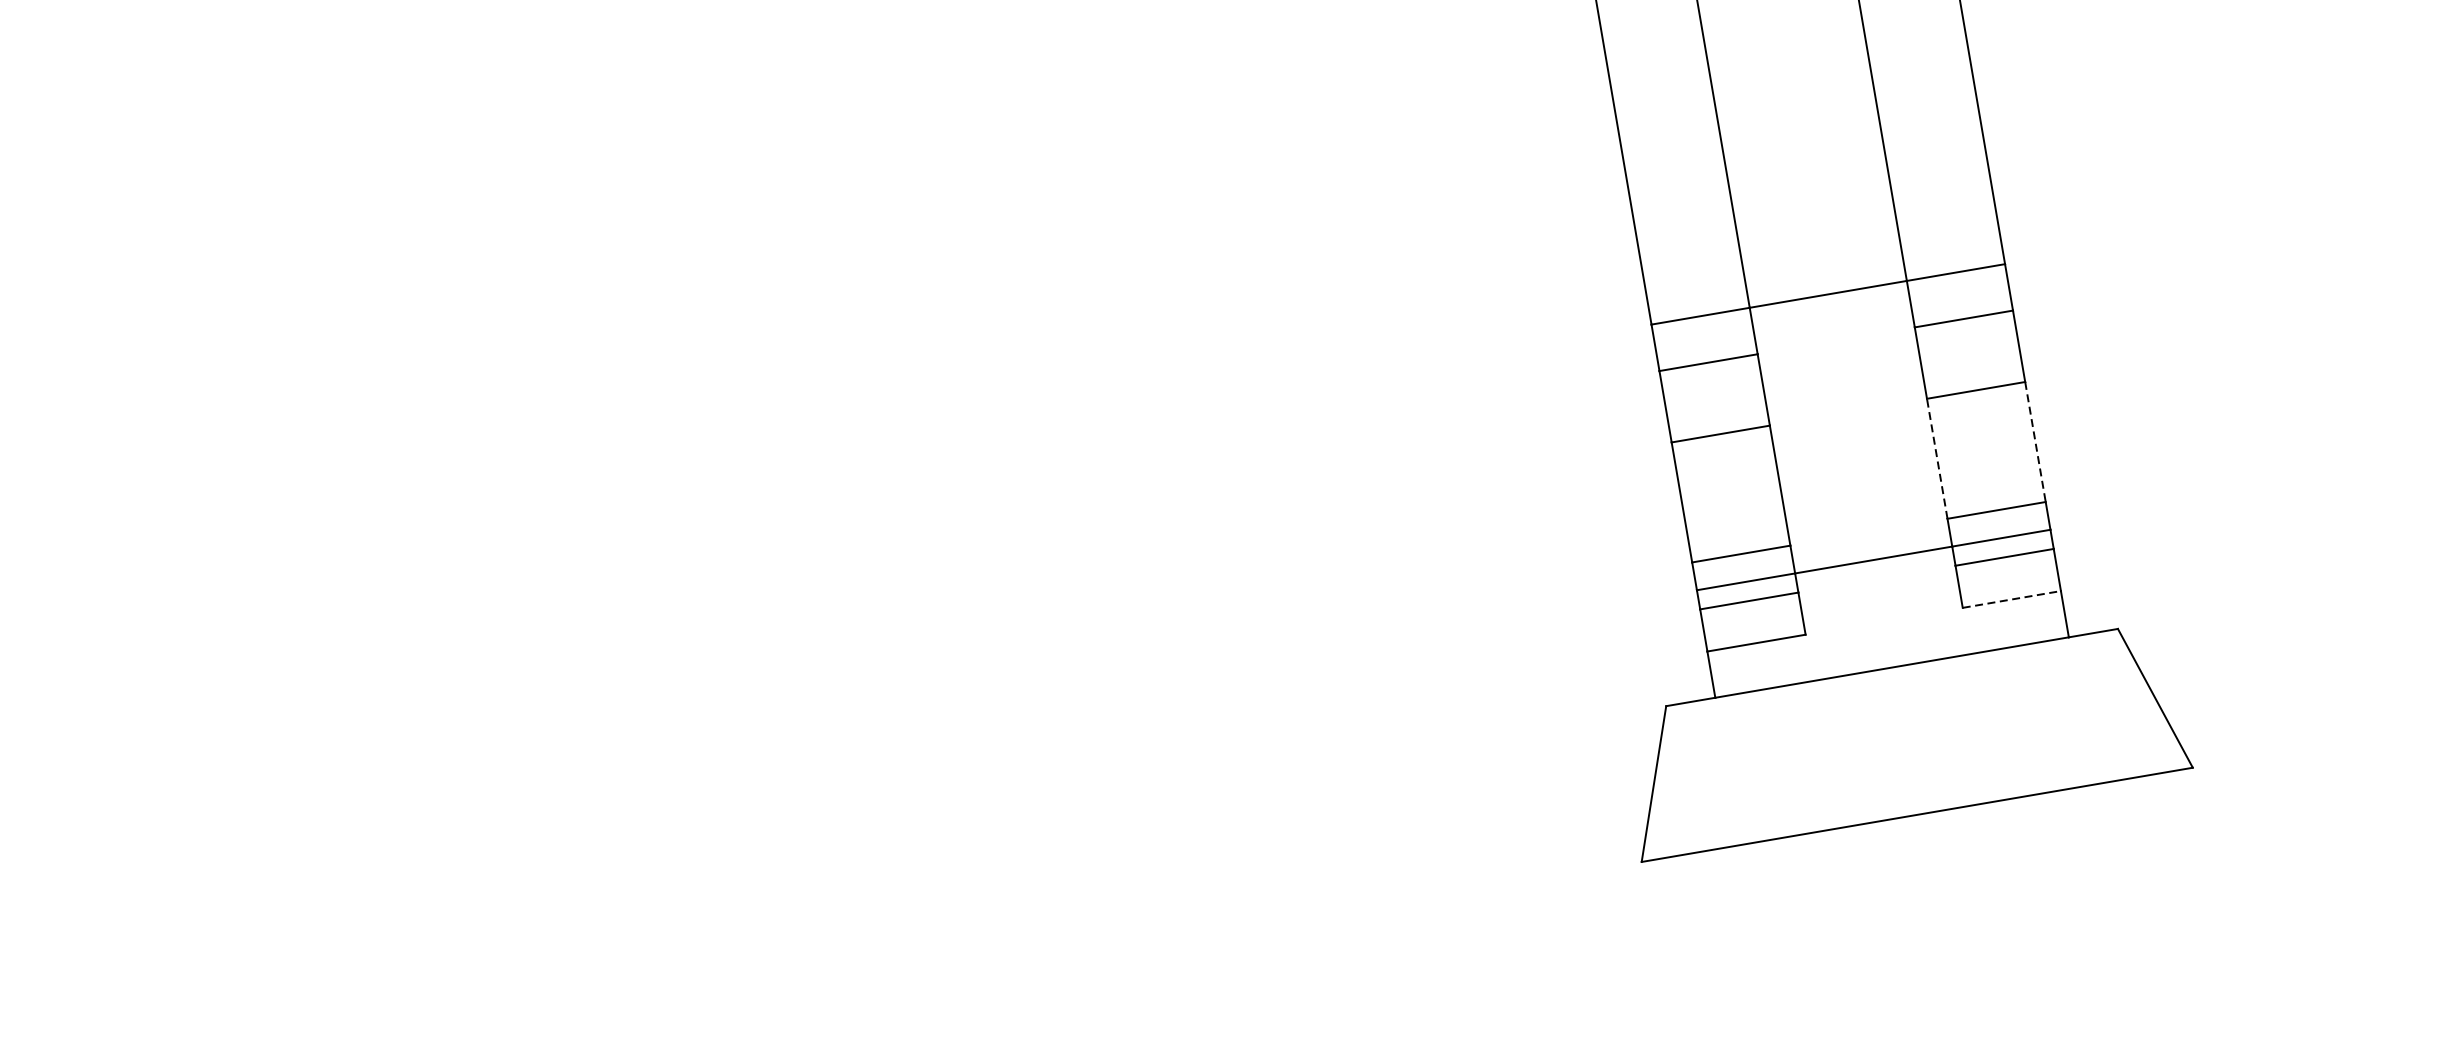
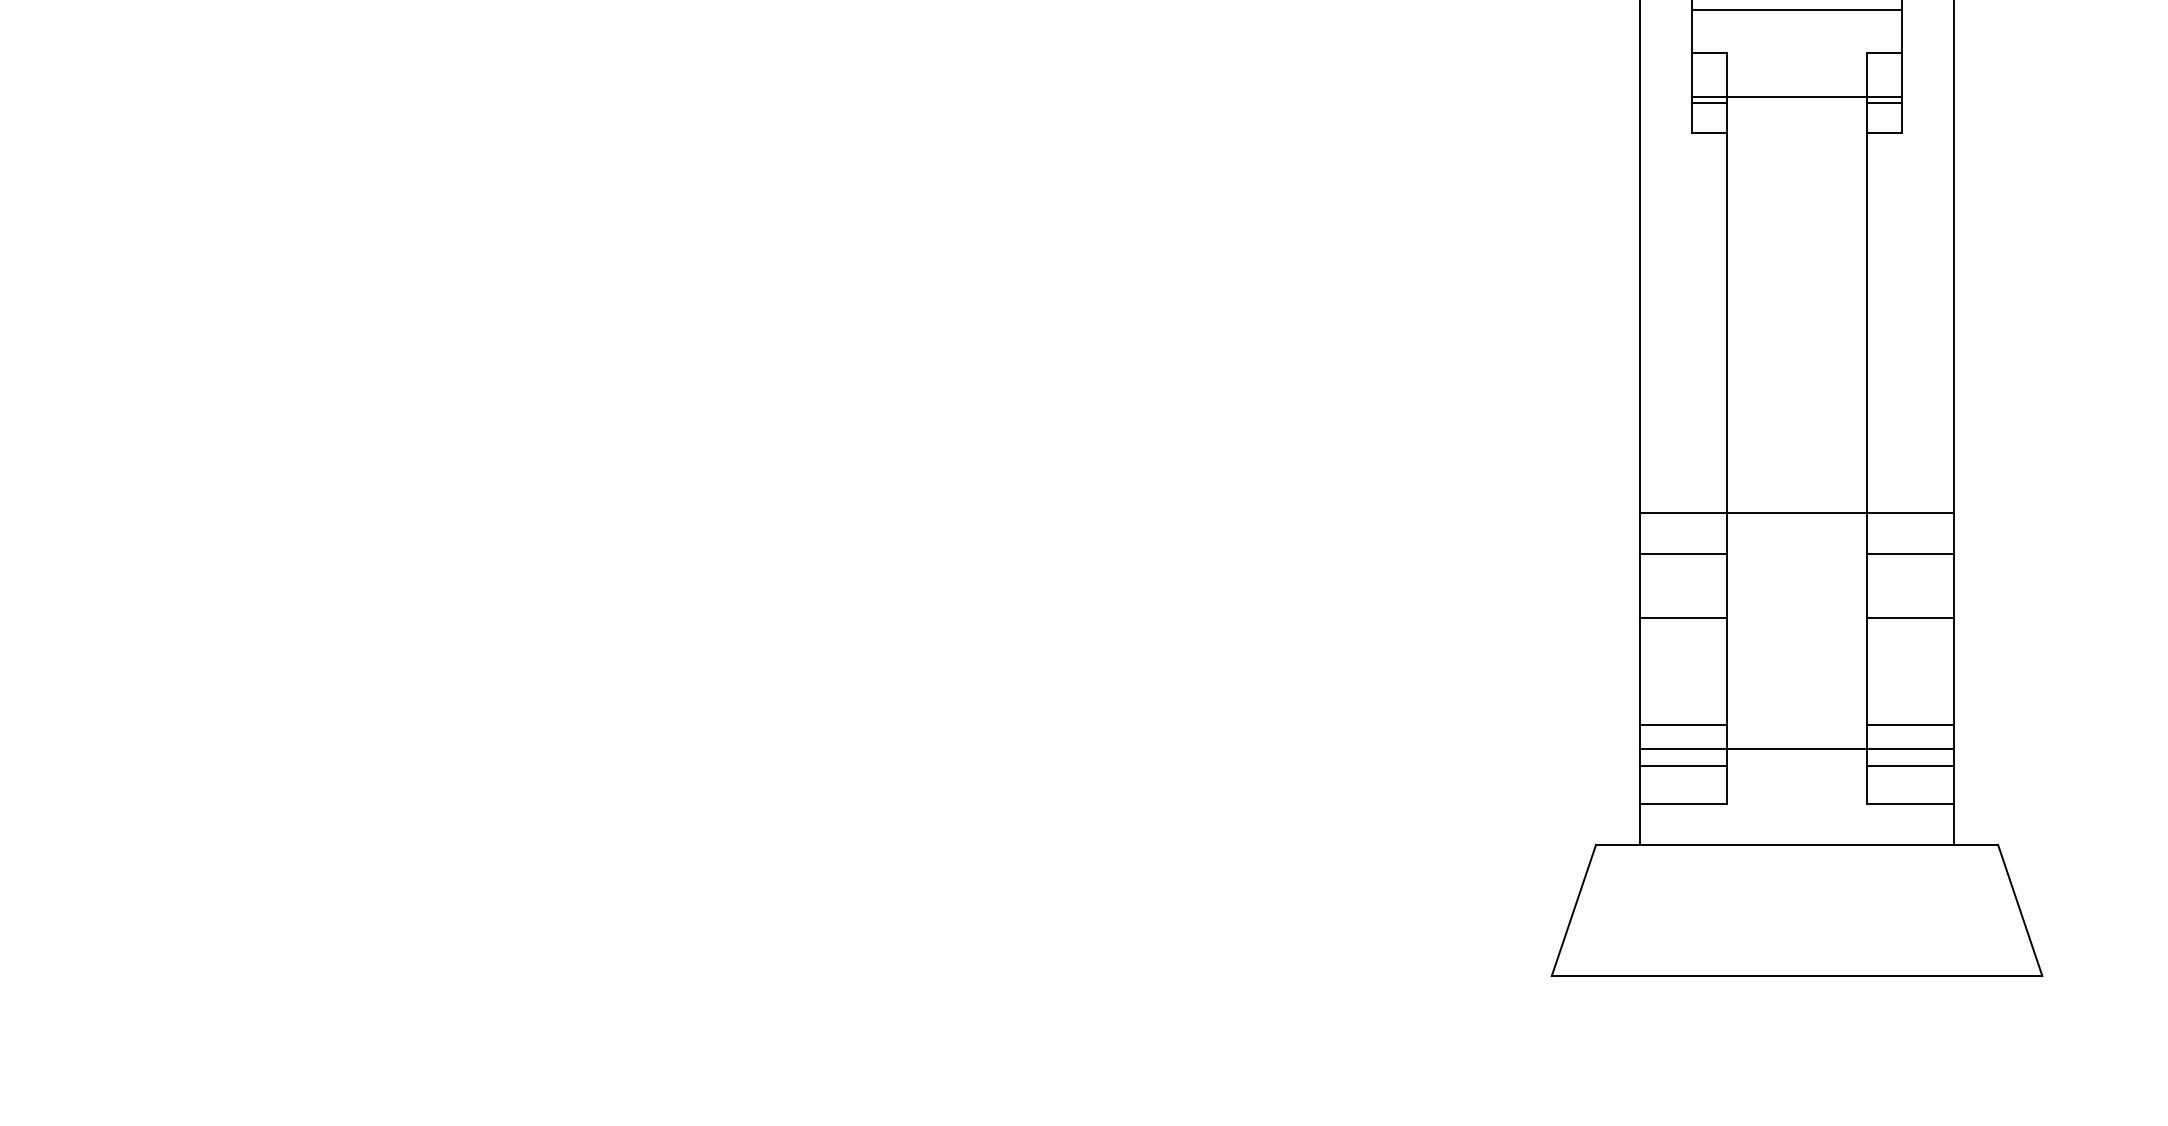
line: (2035, 442) -> (1954, 671), dashed -> solid
line: (1937, 458) -> (1867, 670), dashed -> solid
line: (2011, 599) -> (1910, 803), dashed -> solid

